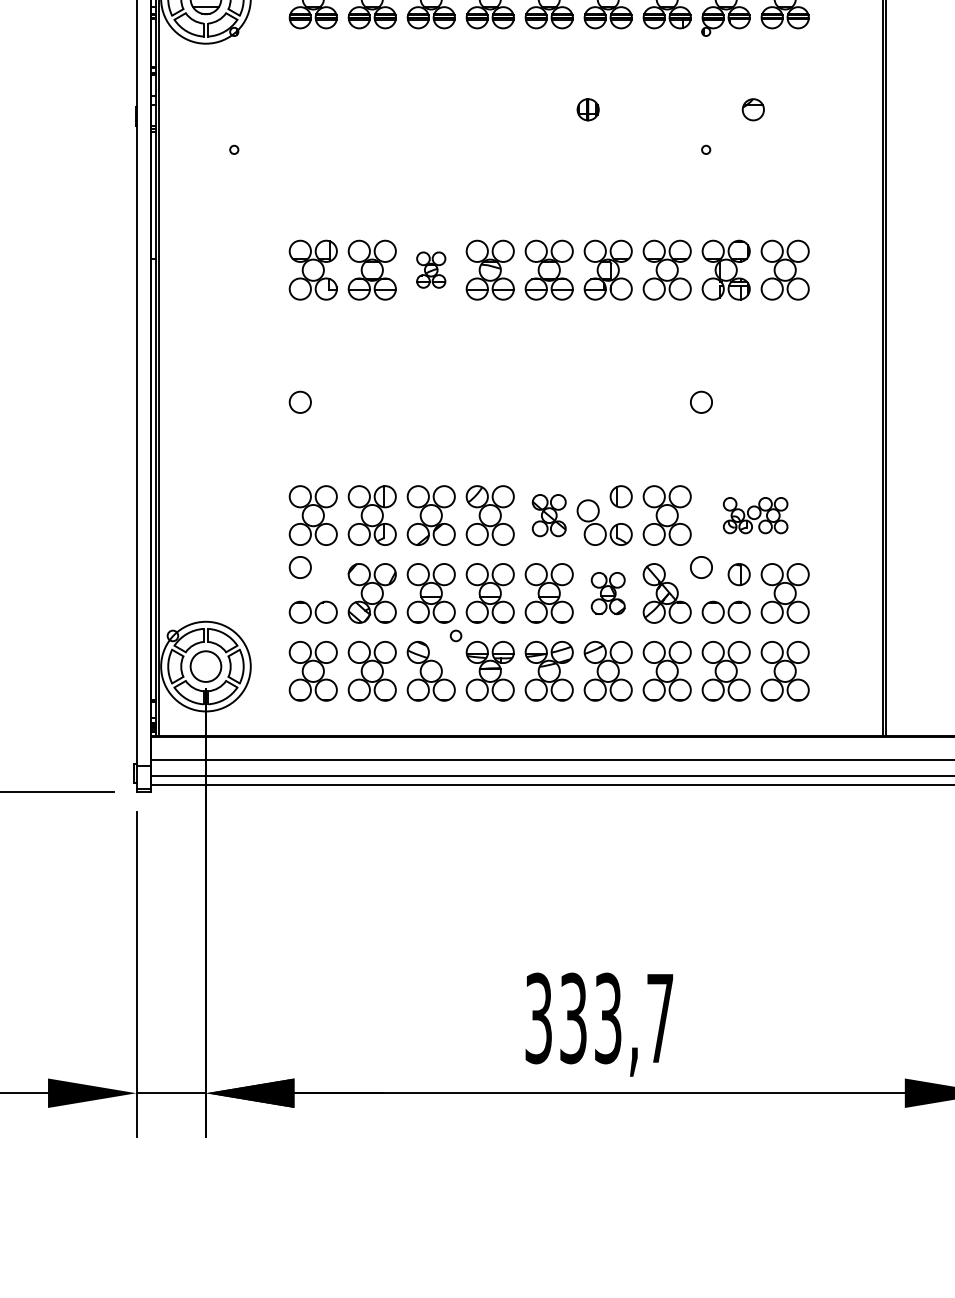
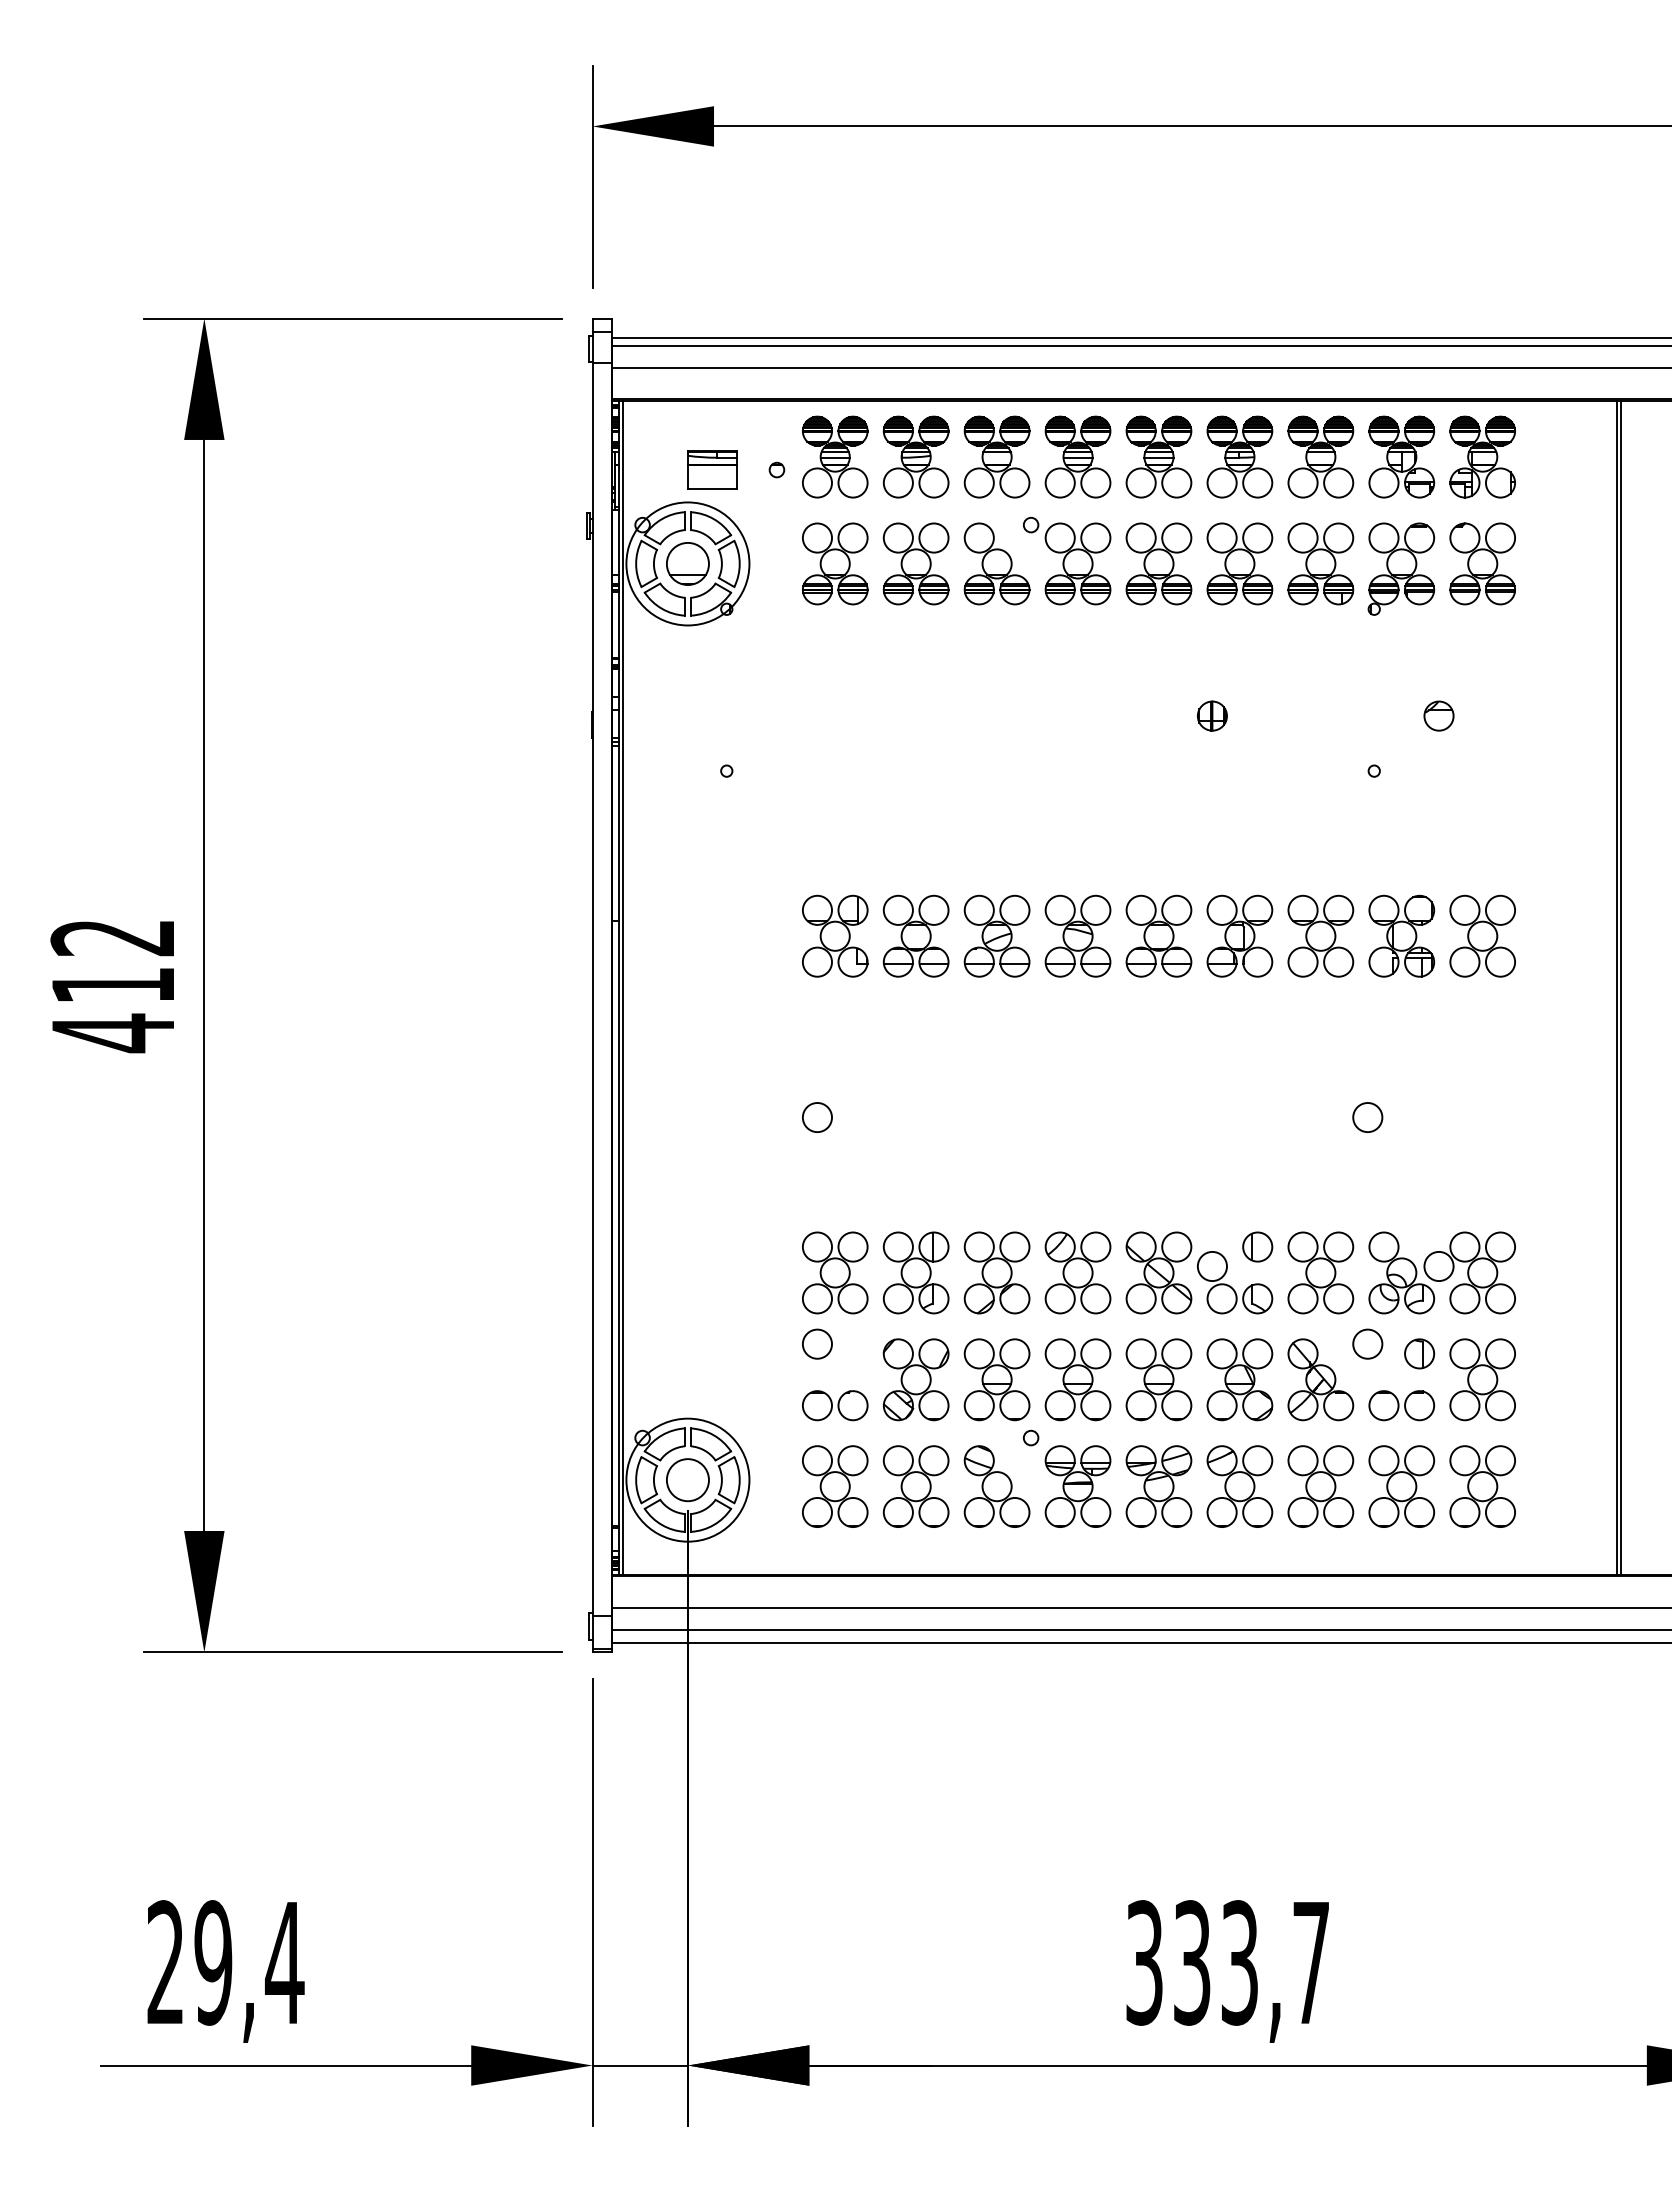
part: (430, 269) -> (996, 935), size x1.67
part: (548, 515) -> (1158, 1272), size x1.43
part: (755, 515) -> (1441, 1272), size x1.67
part: (607, 593) -> (1239, 1379), size x1.43

